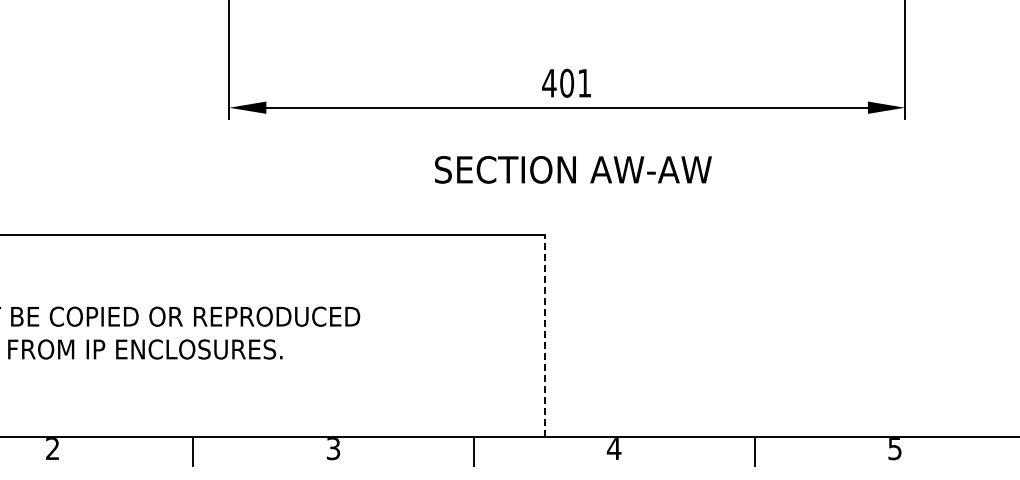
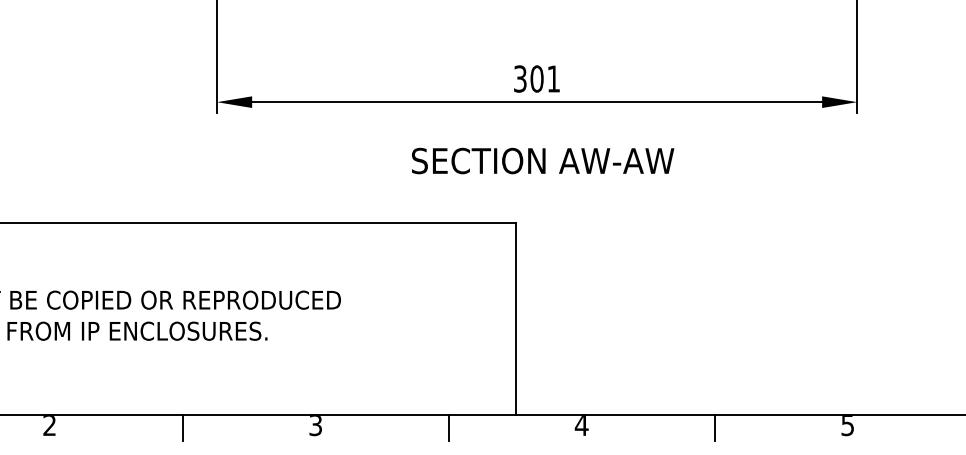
text: (549, 82) -> (520, 78), 401 -> 301
line: (544, 335) -> (515, 317), dashed -> solid

